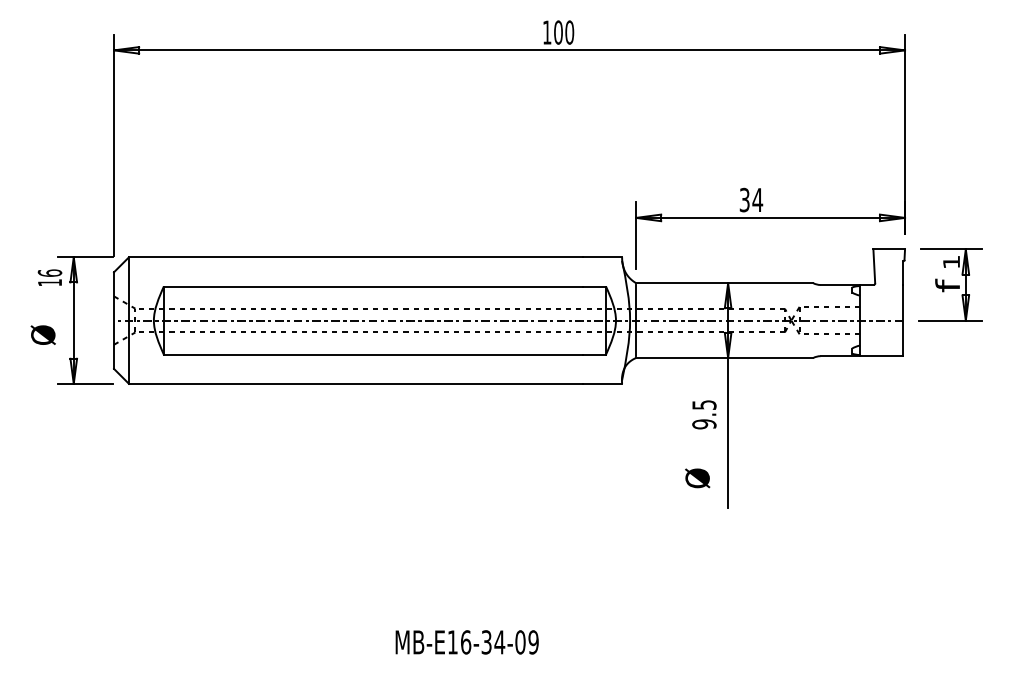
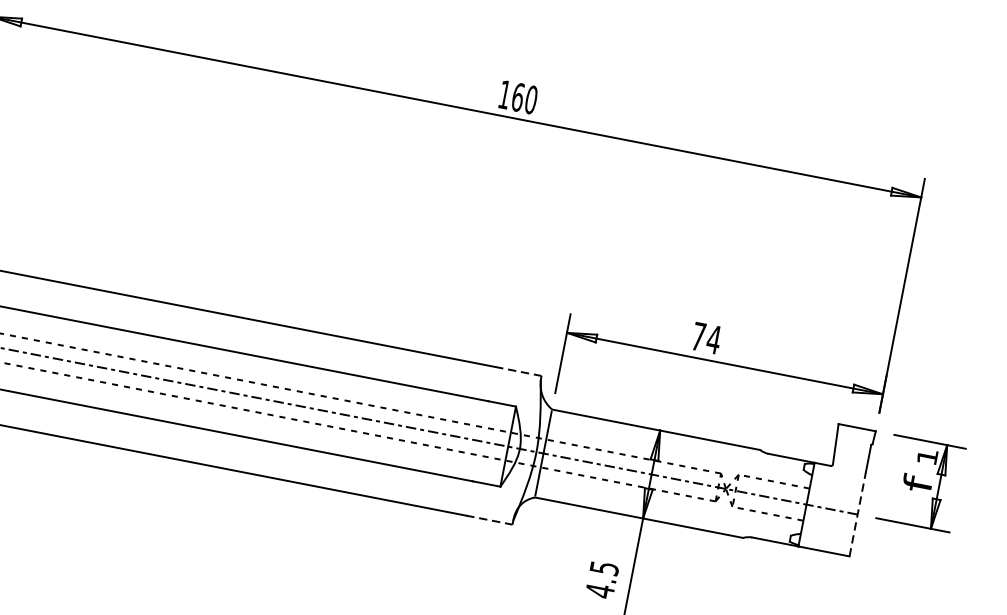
text: (558, 32) -> (518, 97), 100 -> 160
text: (744, 199) -> (698, 335), 34 -> 74
line: (602, 257) -> (518, 371), solid -> dashed
line: (903, 320) -> (857, 514), solid -> dashed
line: (602, 383) -> (489, 519), solid -> dashed
text: (704, 424) -> (600, 591), 9.5 -> 4.5

